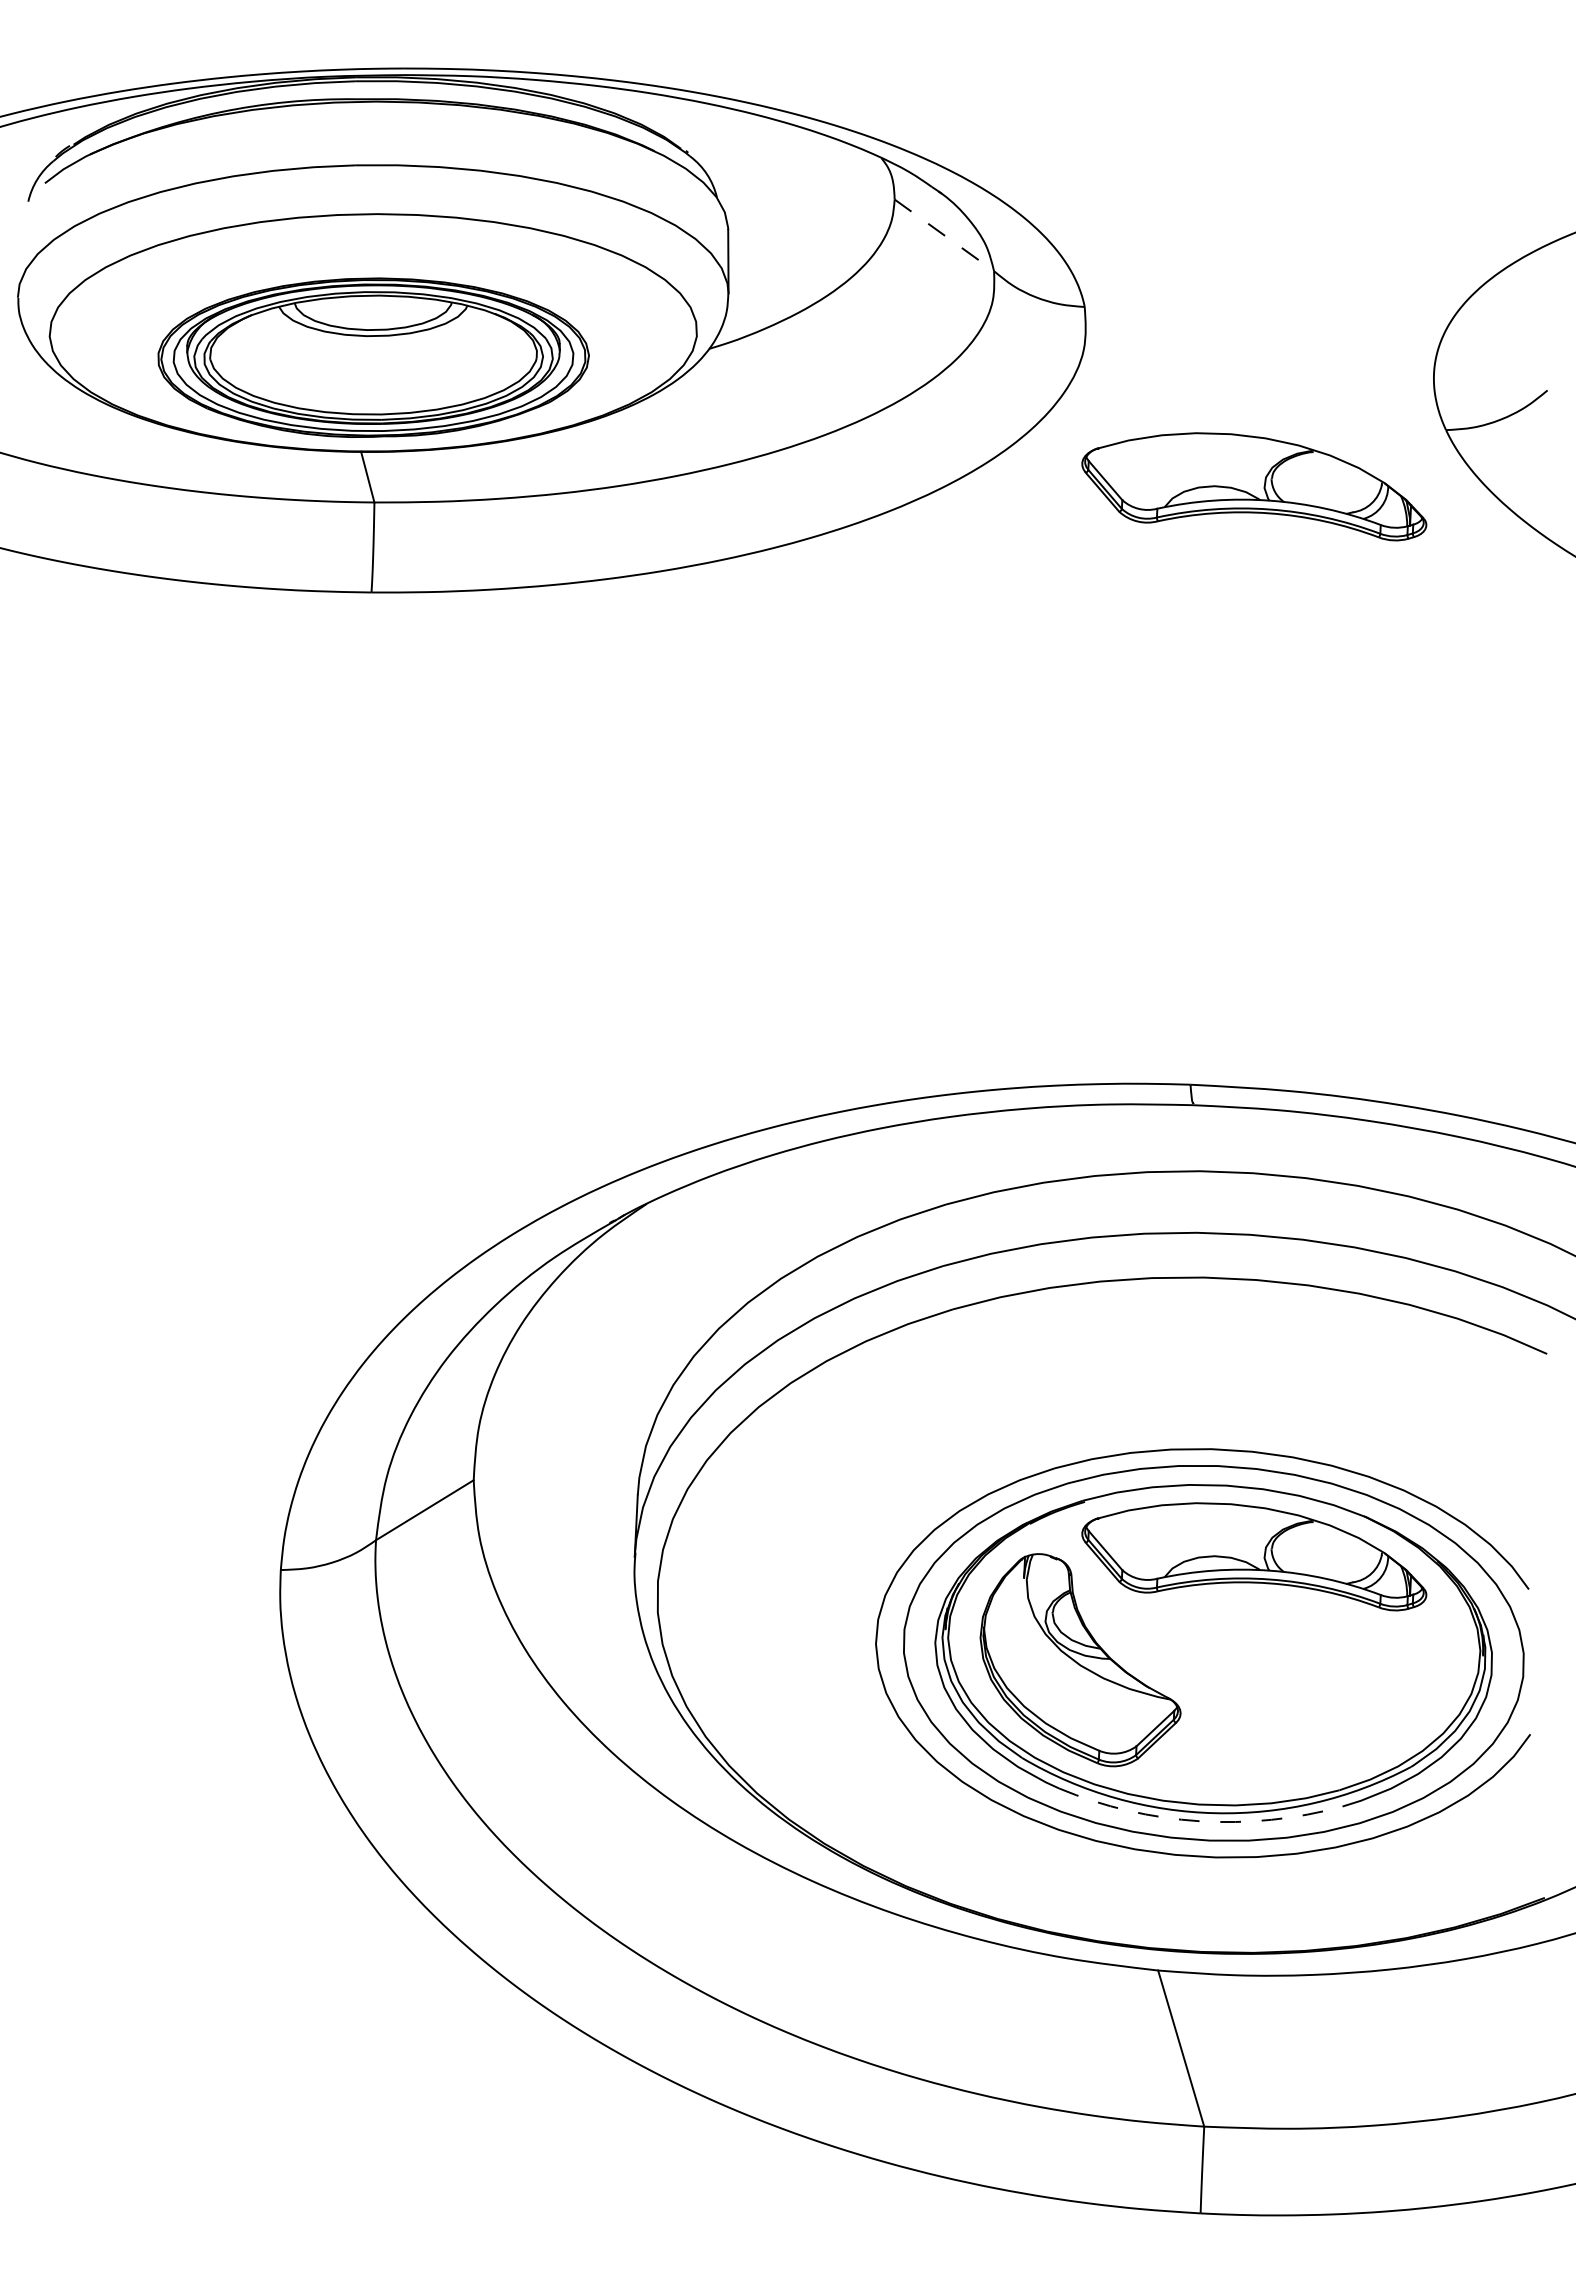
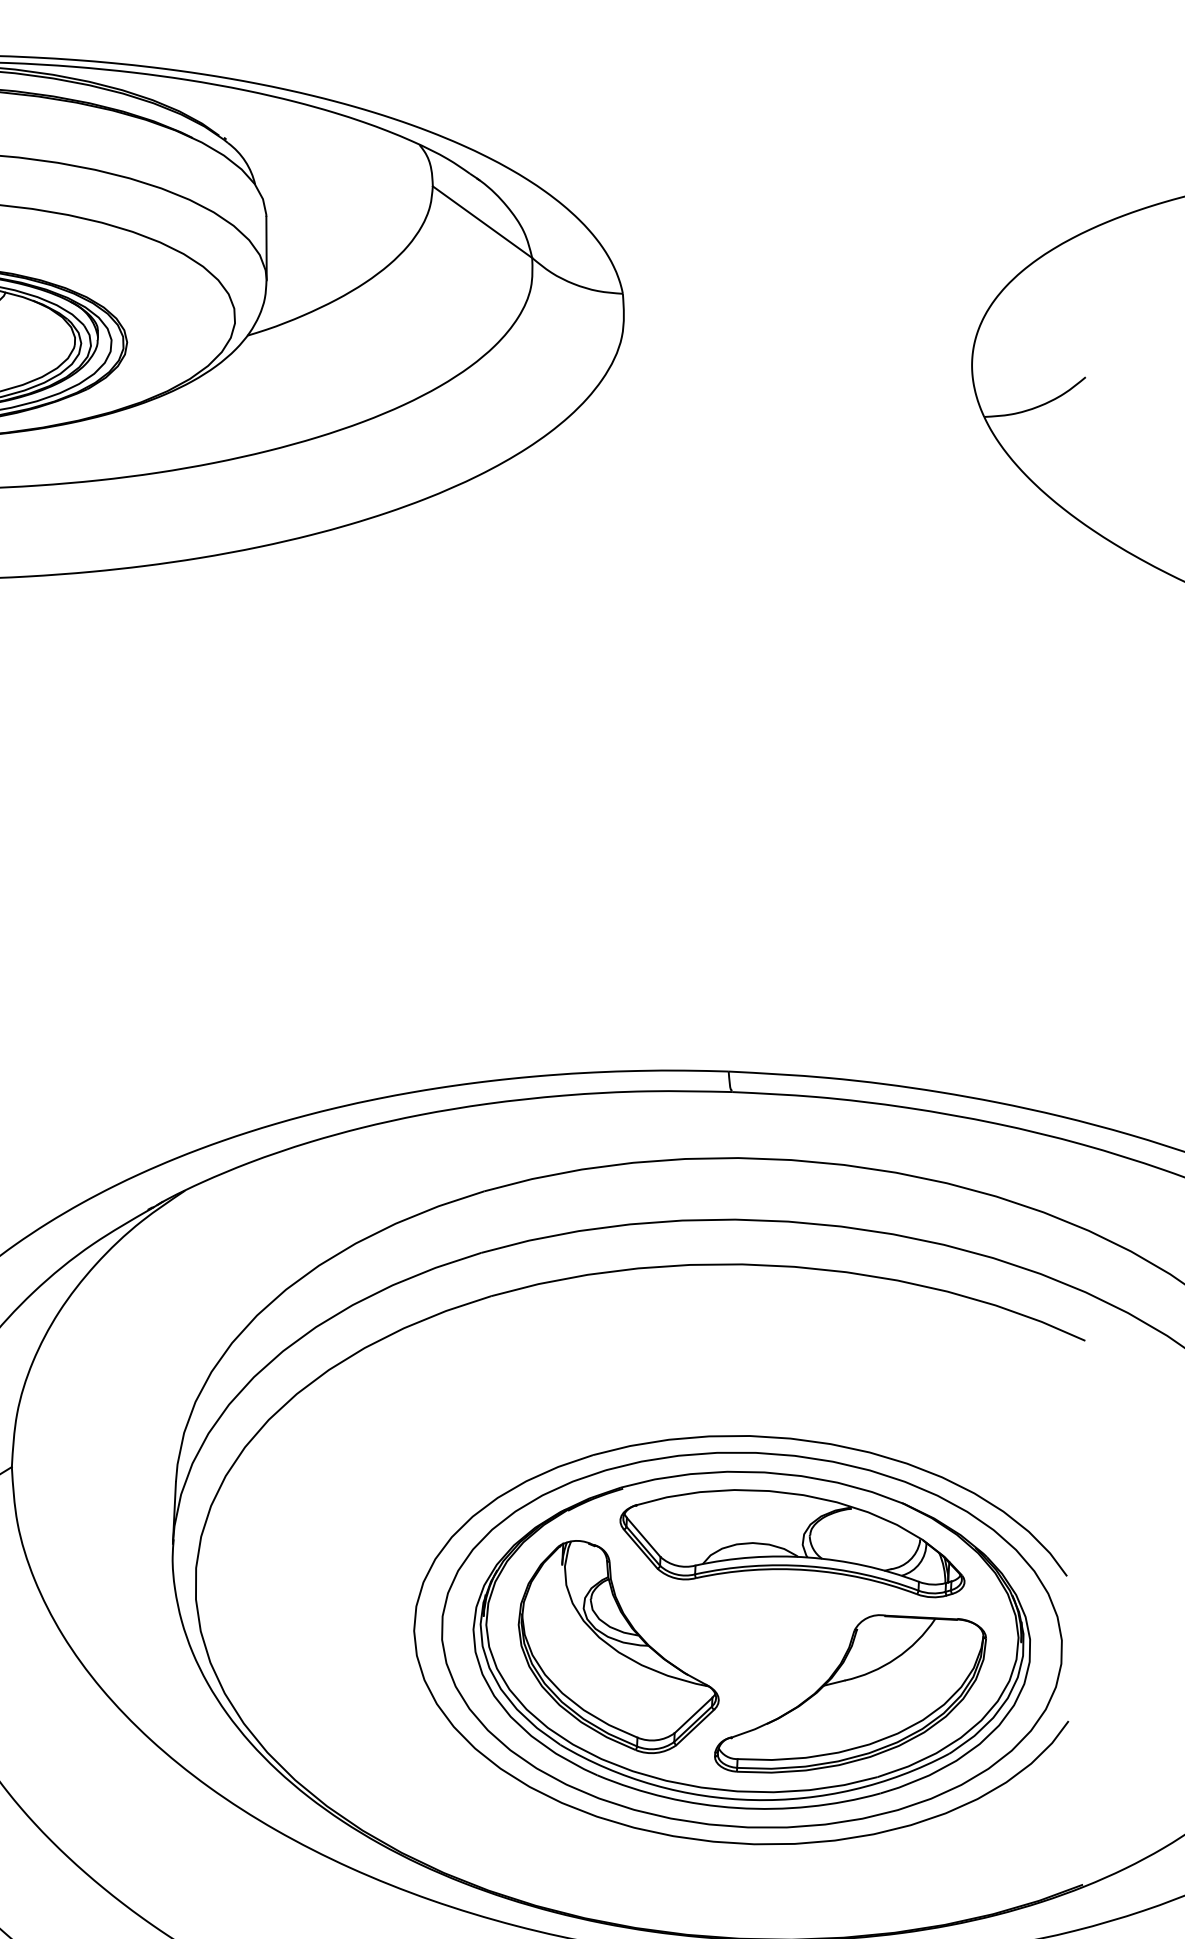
line: (944, 235) -> (482, 222), dashed -> solid
part: (1254, 486) -> (792, 473), removed
part: (1311, 1706) -> (849, 1693), added
arc: (1199, 1821) -> (737, 1808), dashed -> solid

